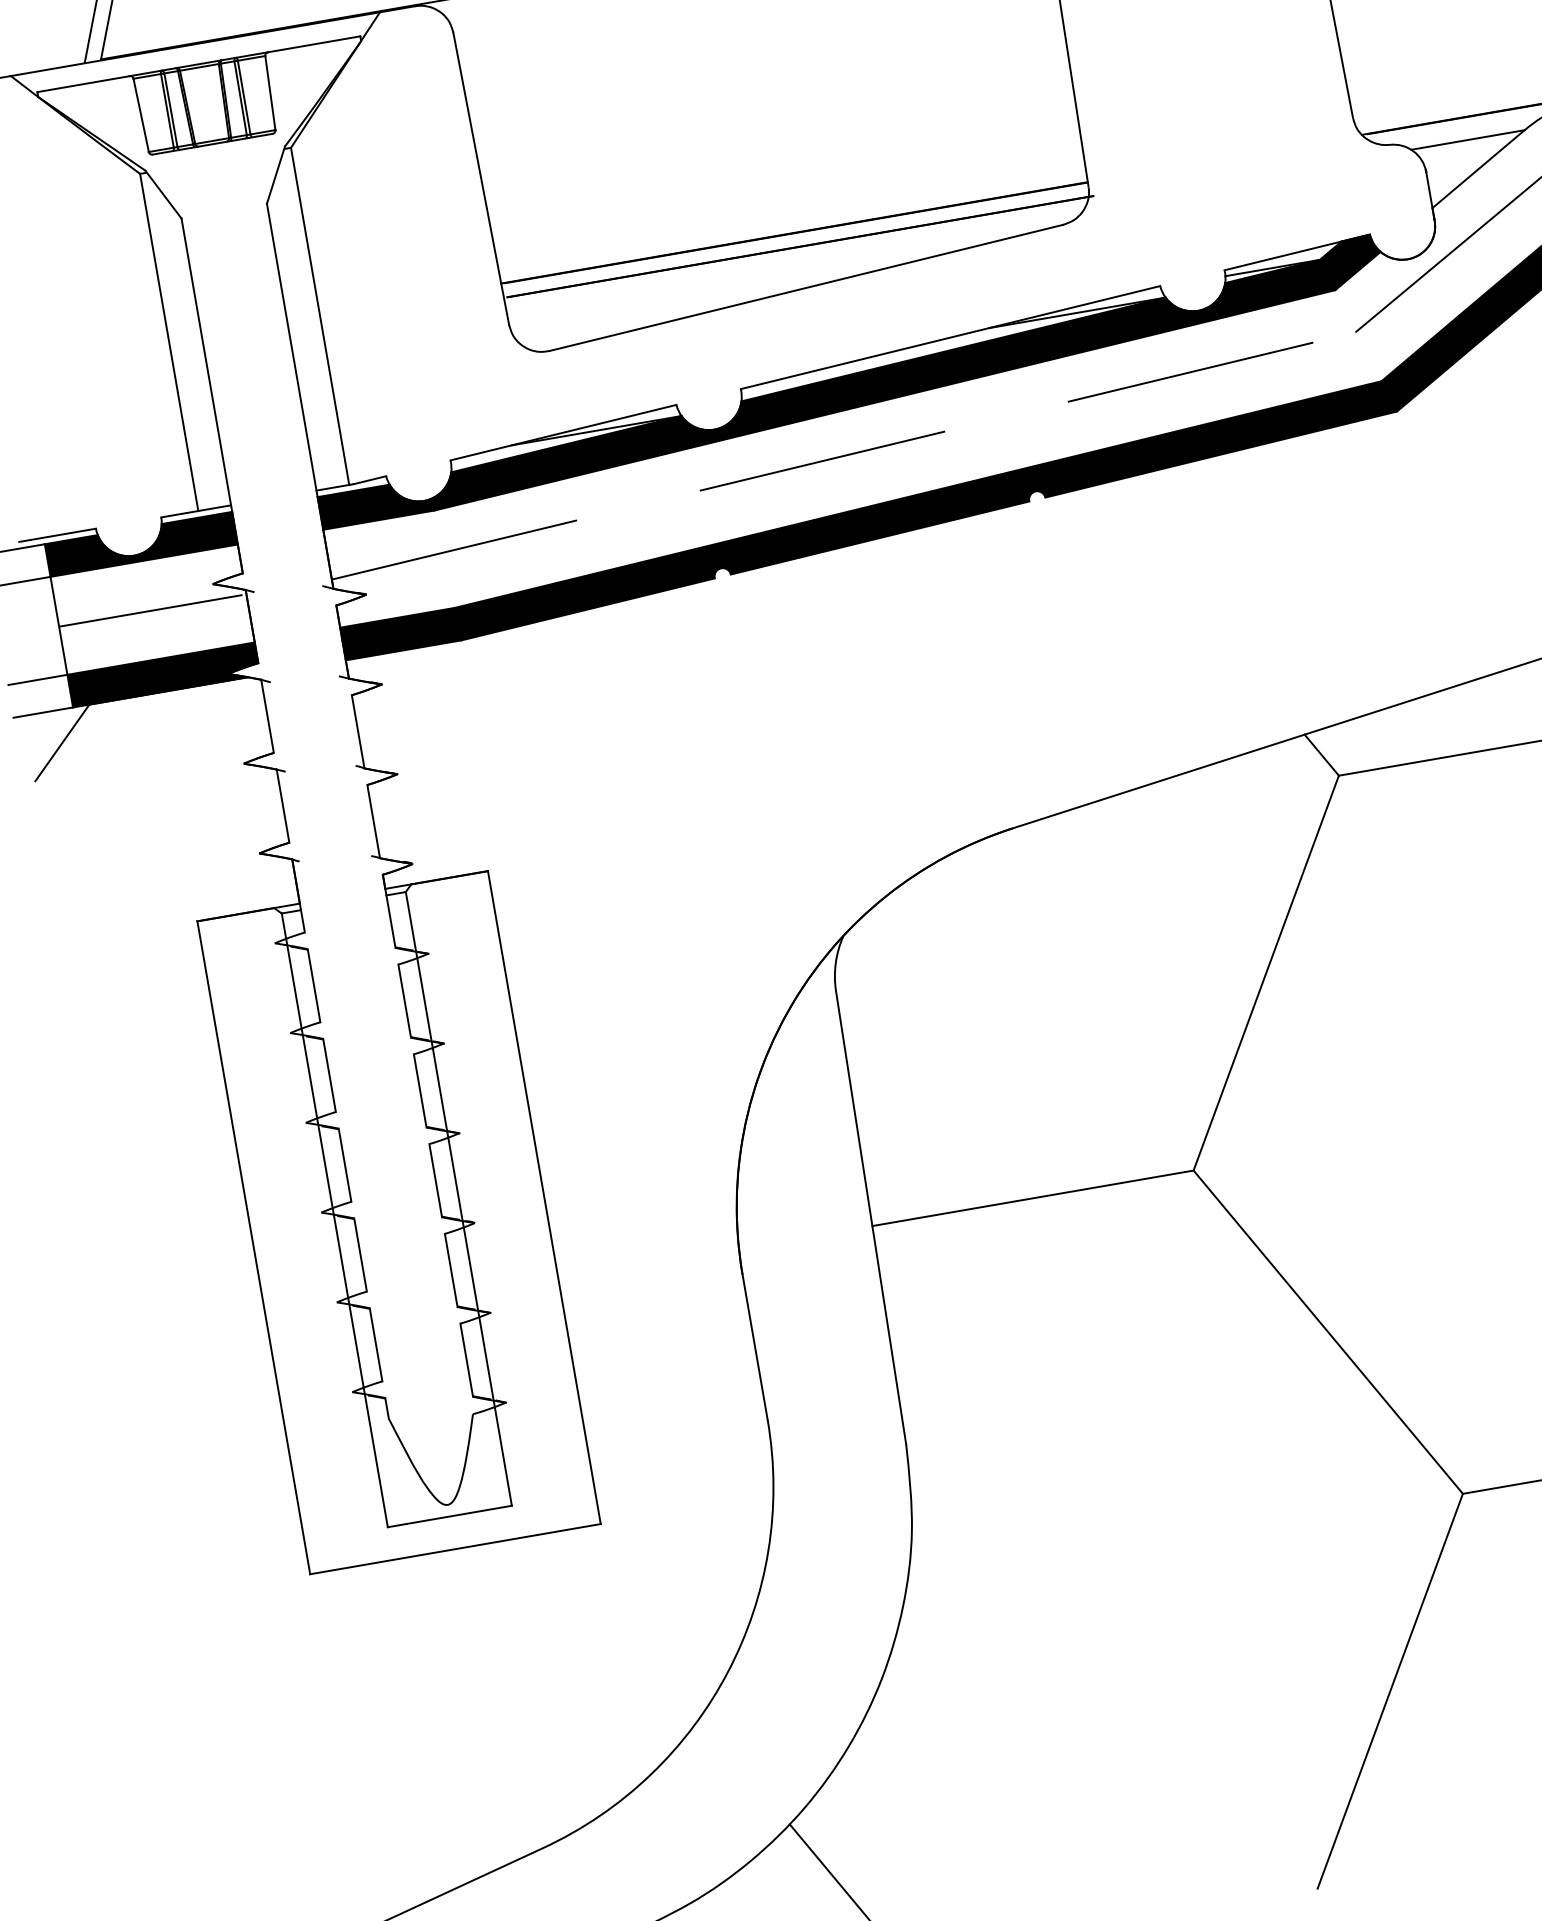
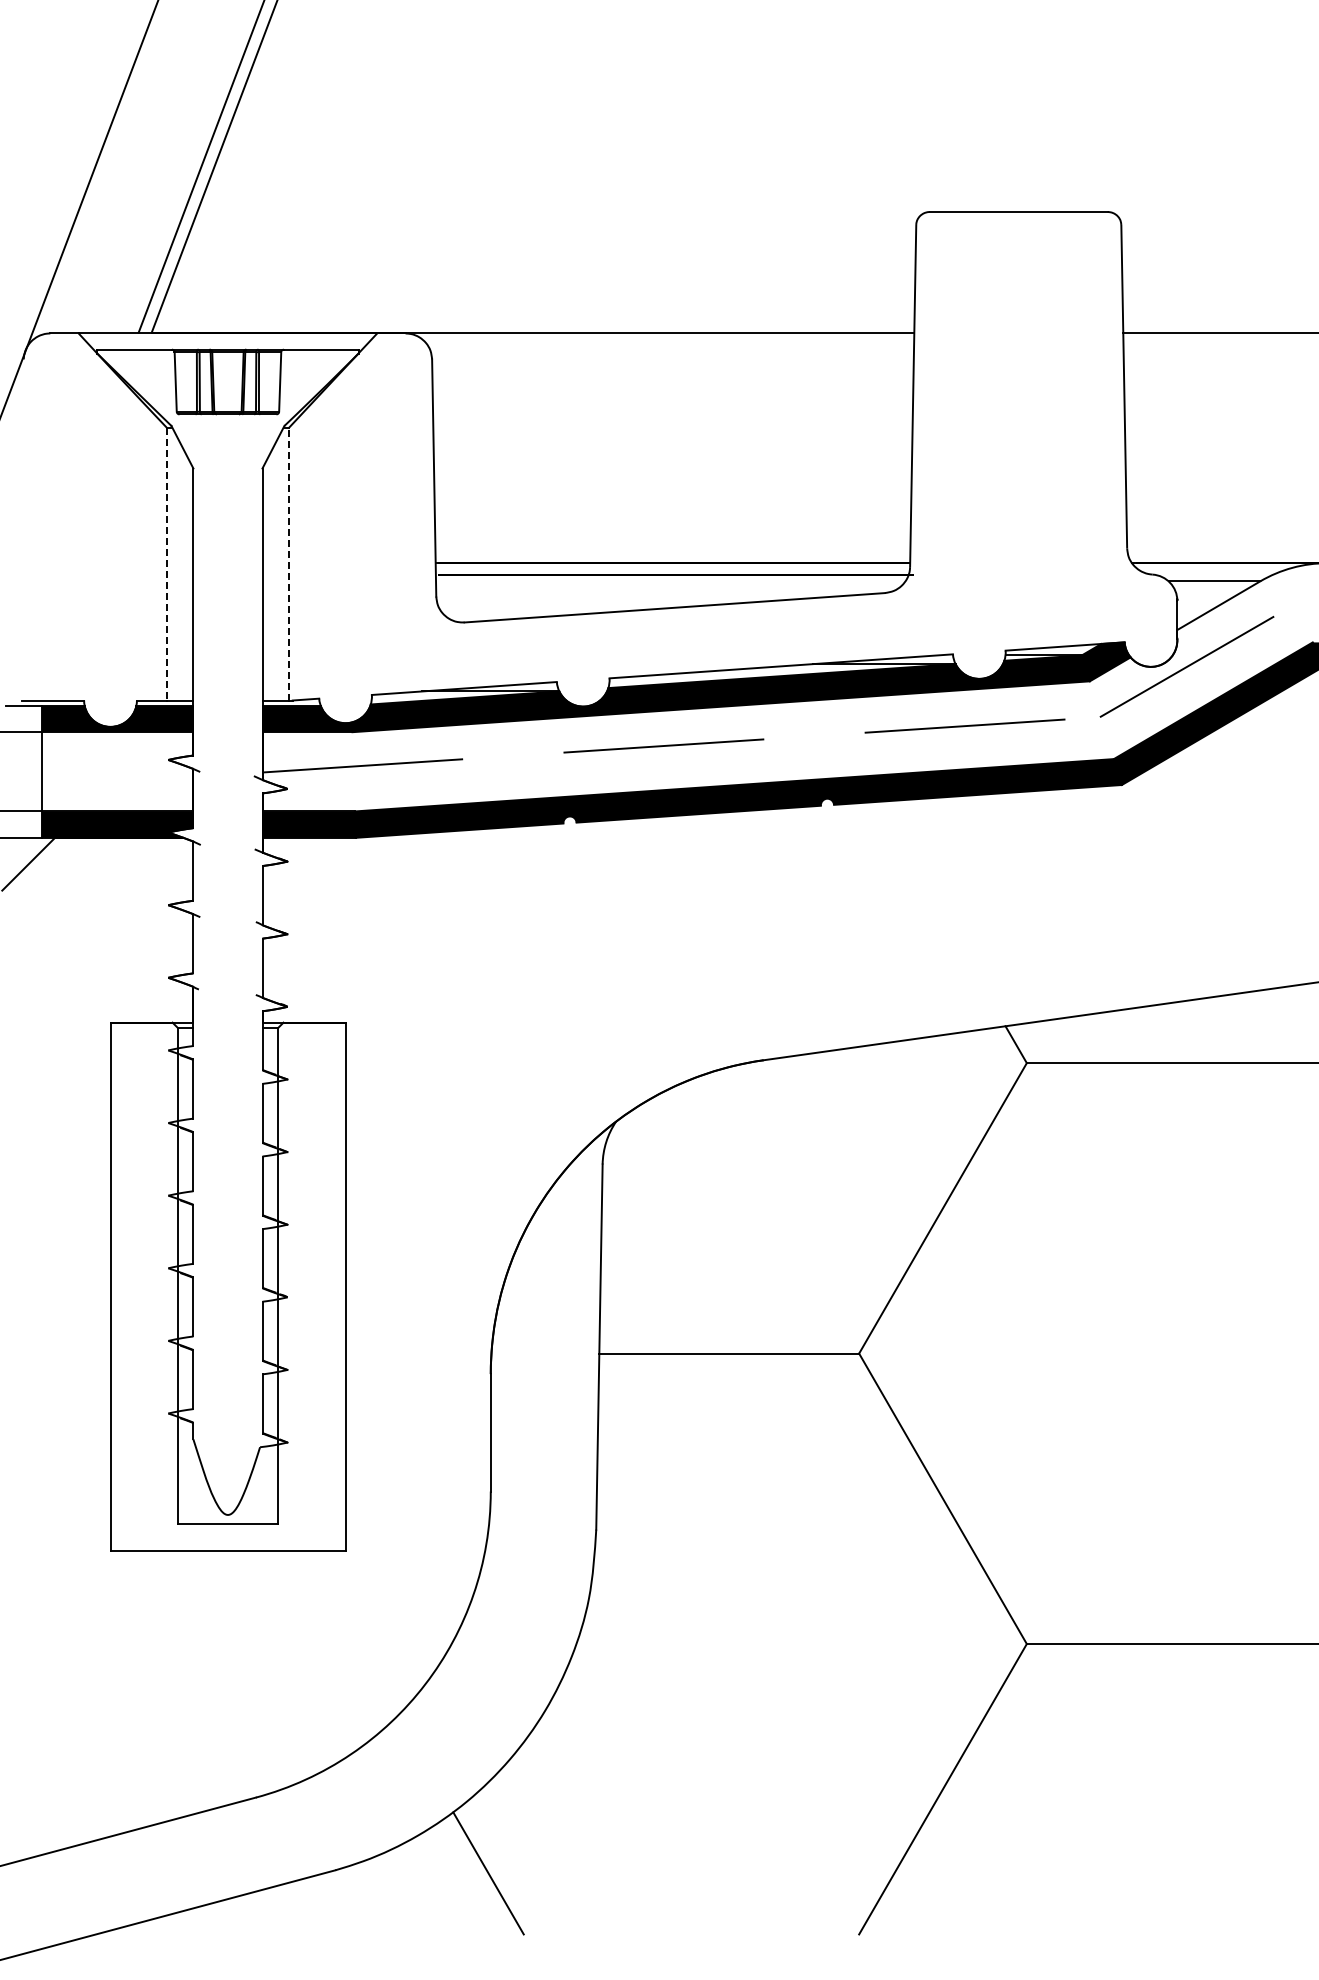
line: (319, 315) -> (288, 563), solid -> dashed
line: (168, 342) -> (166, 564), solid -> dashed
line: (151, 610) -> (116, 772), removed

